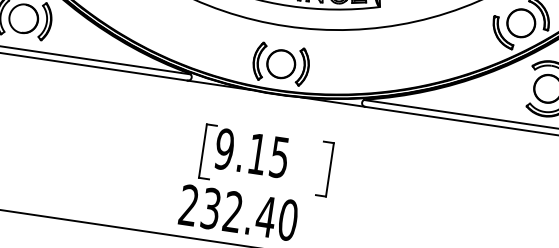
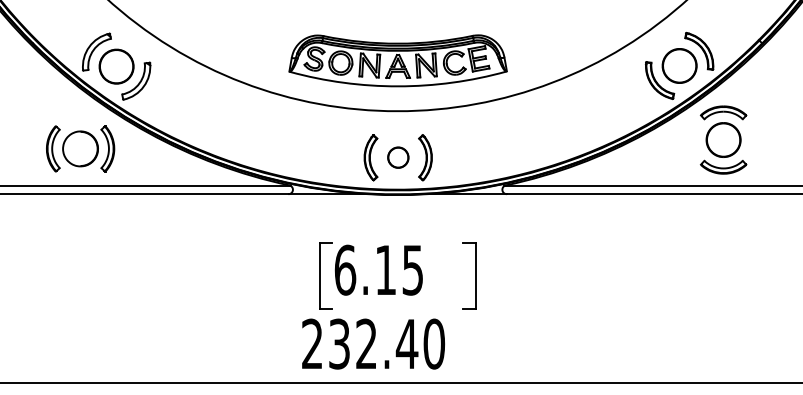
part: (281, 63) -> (398, 157), size x0.6
text: (224, 148) -> (345, 269), 9.15 -> 6.15

